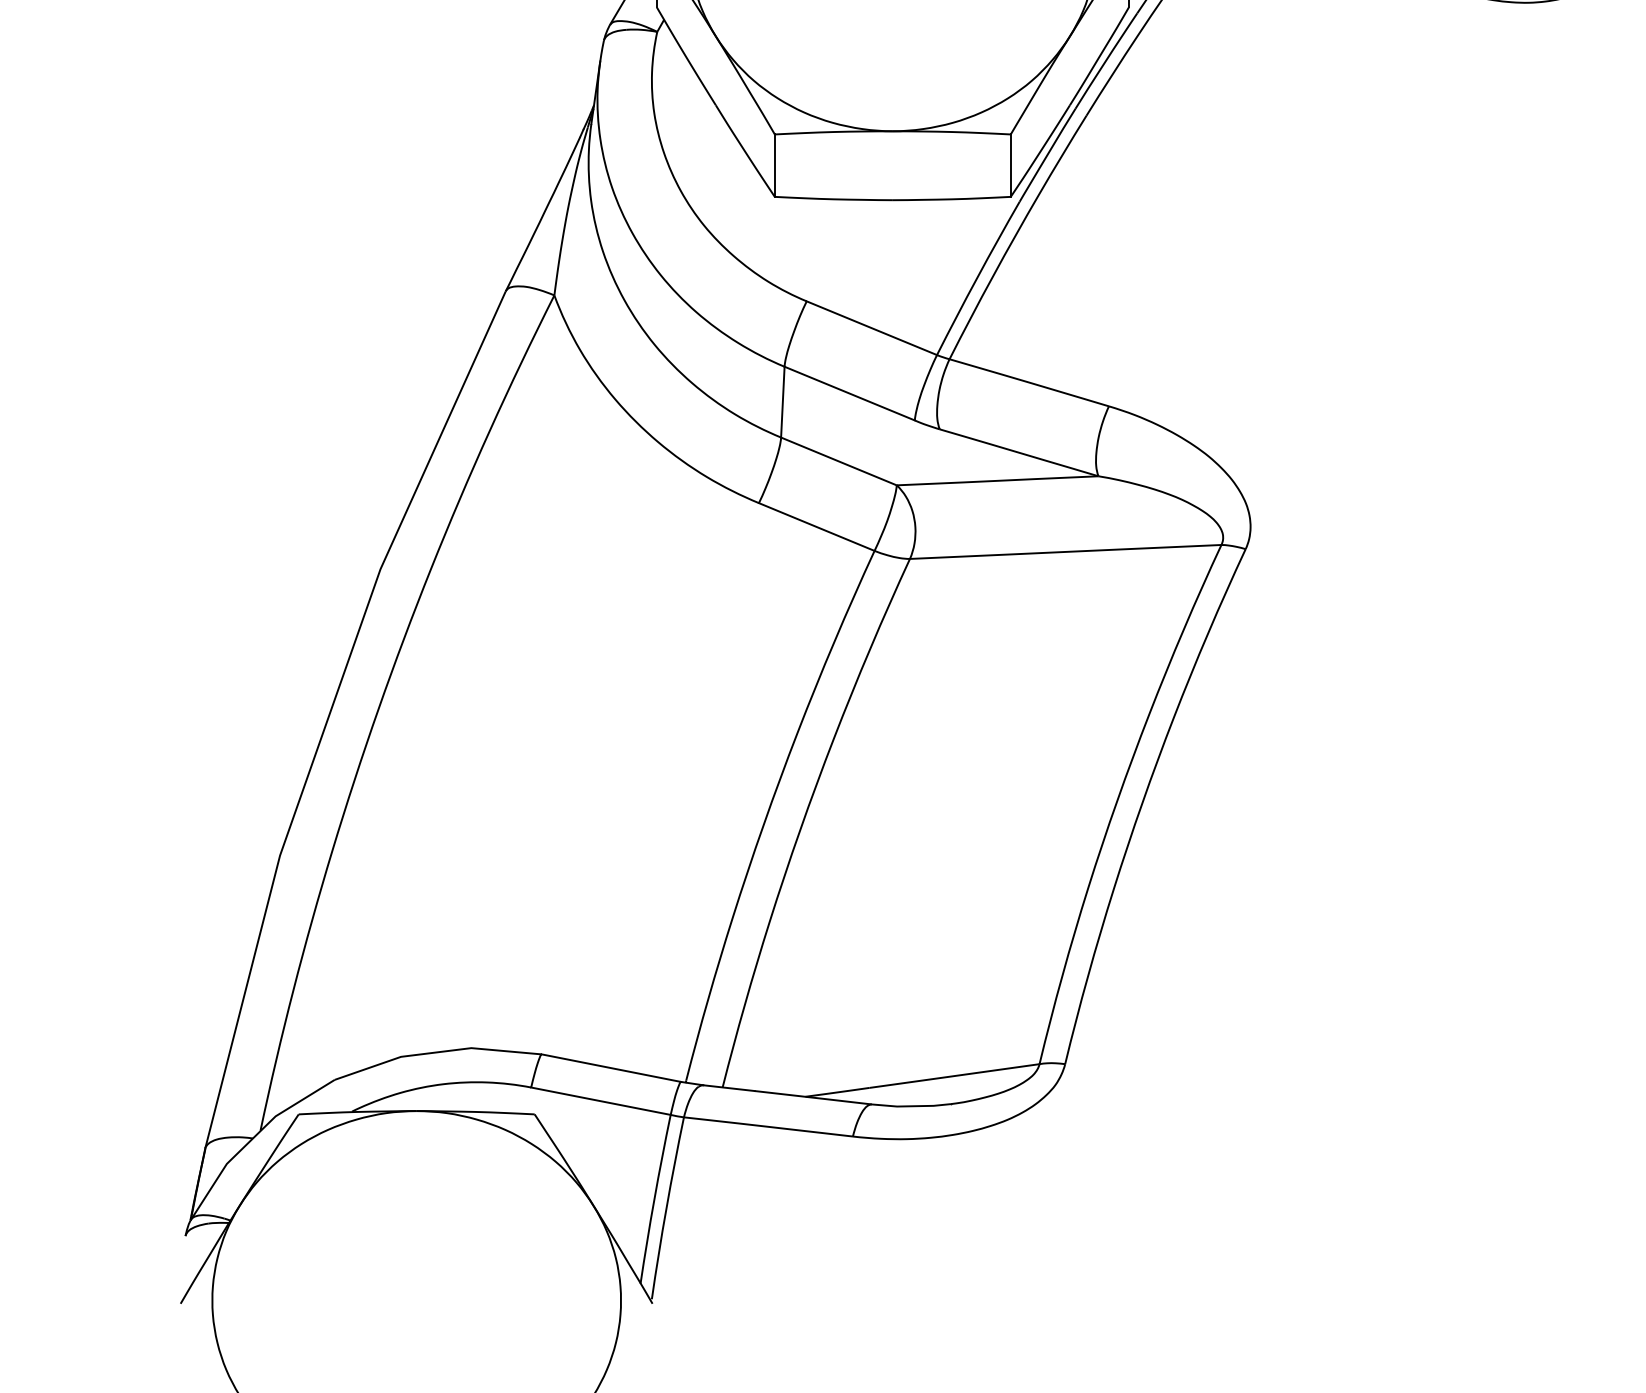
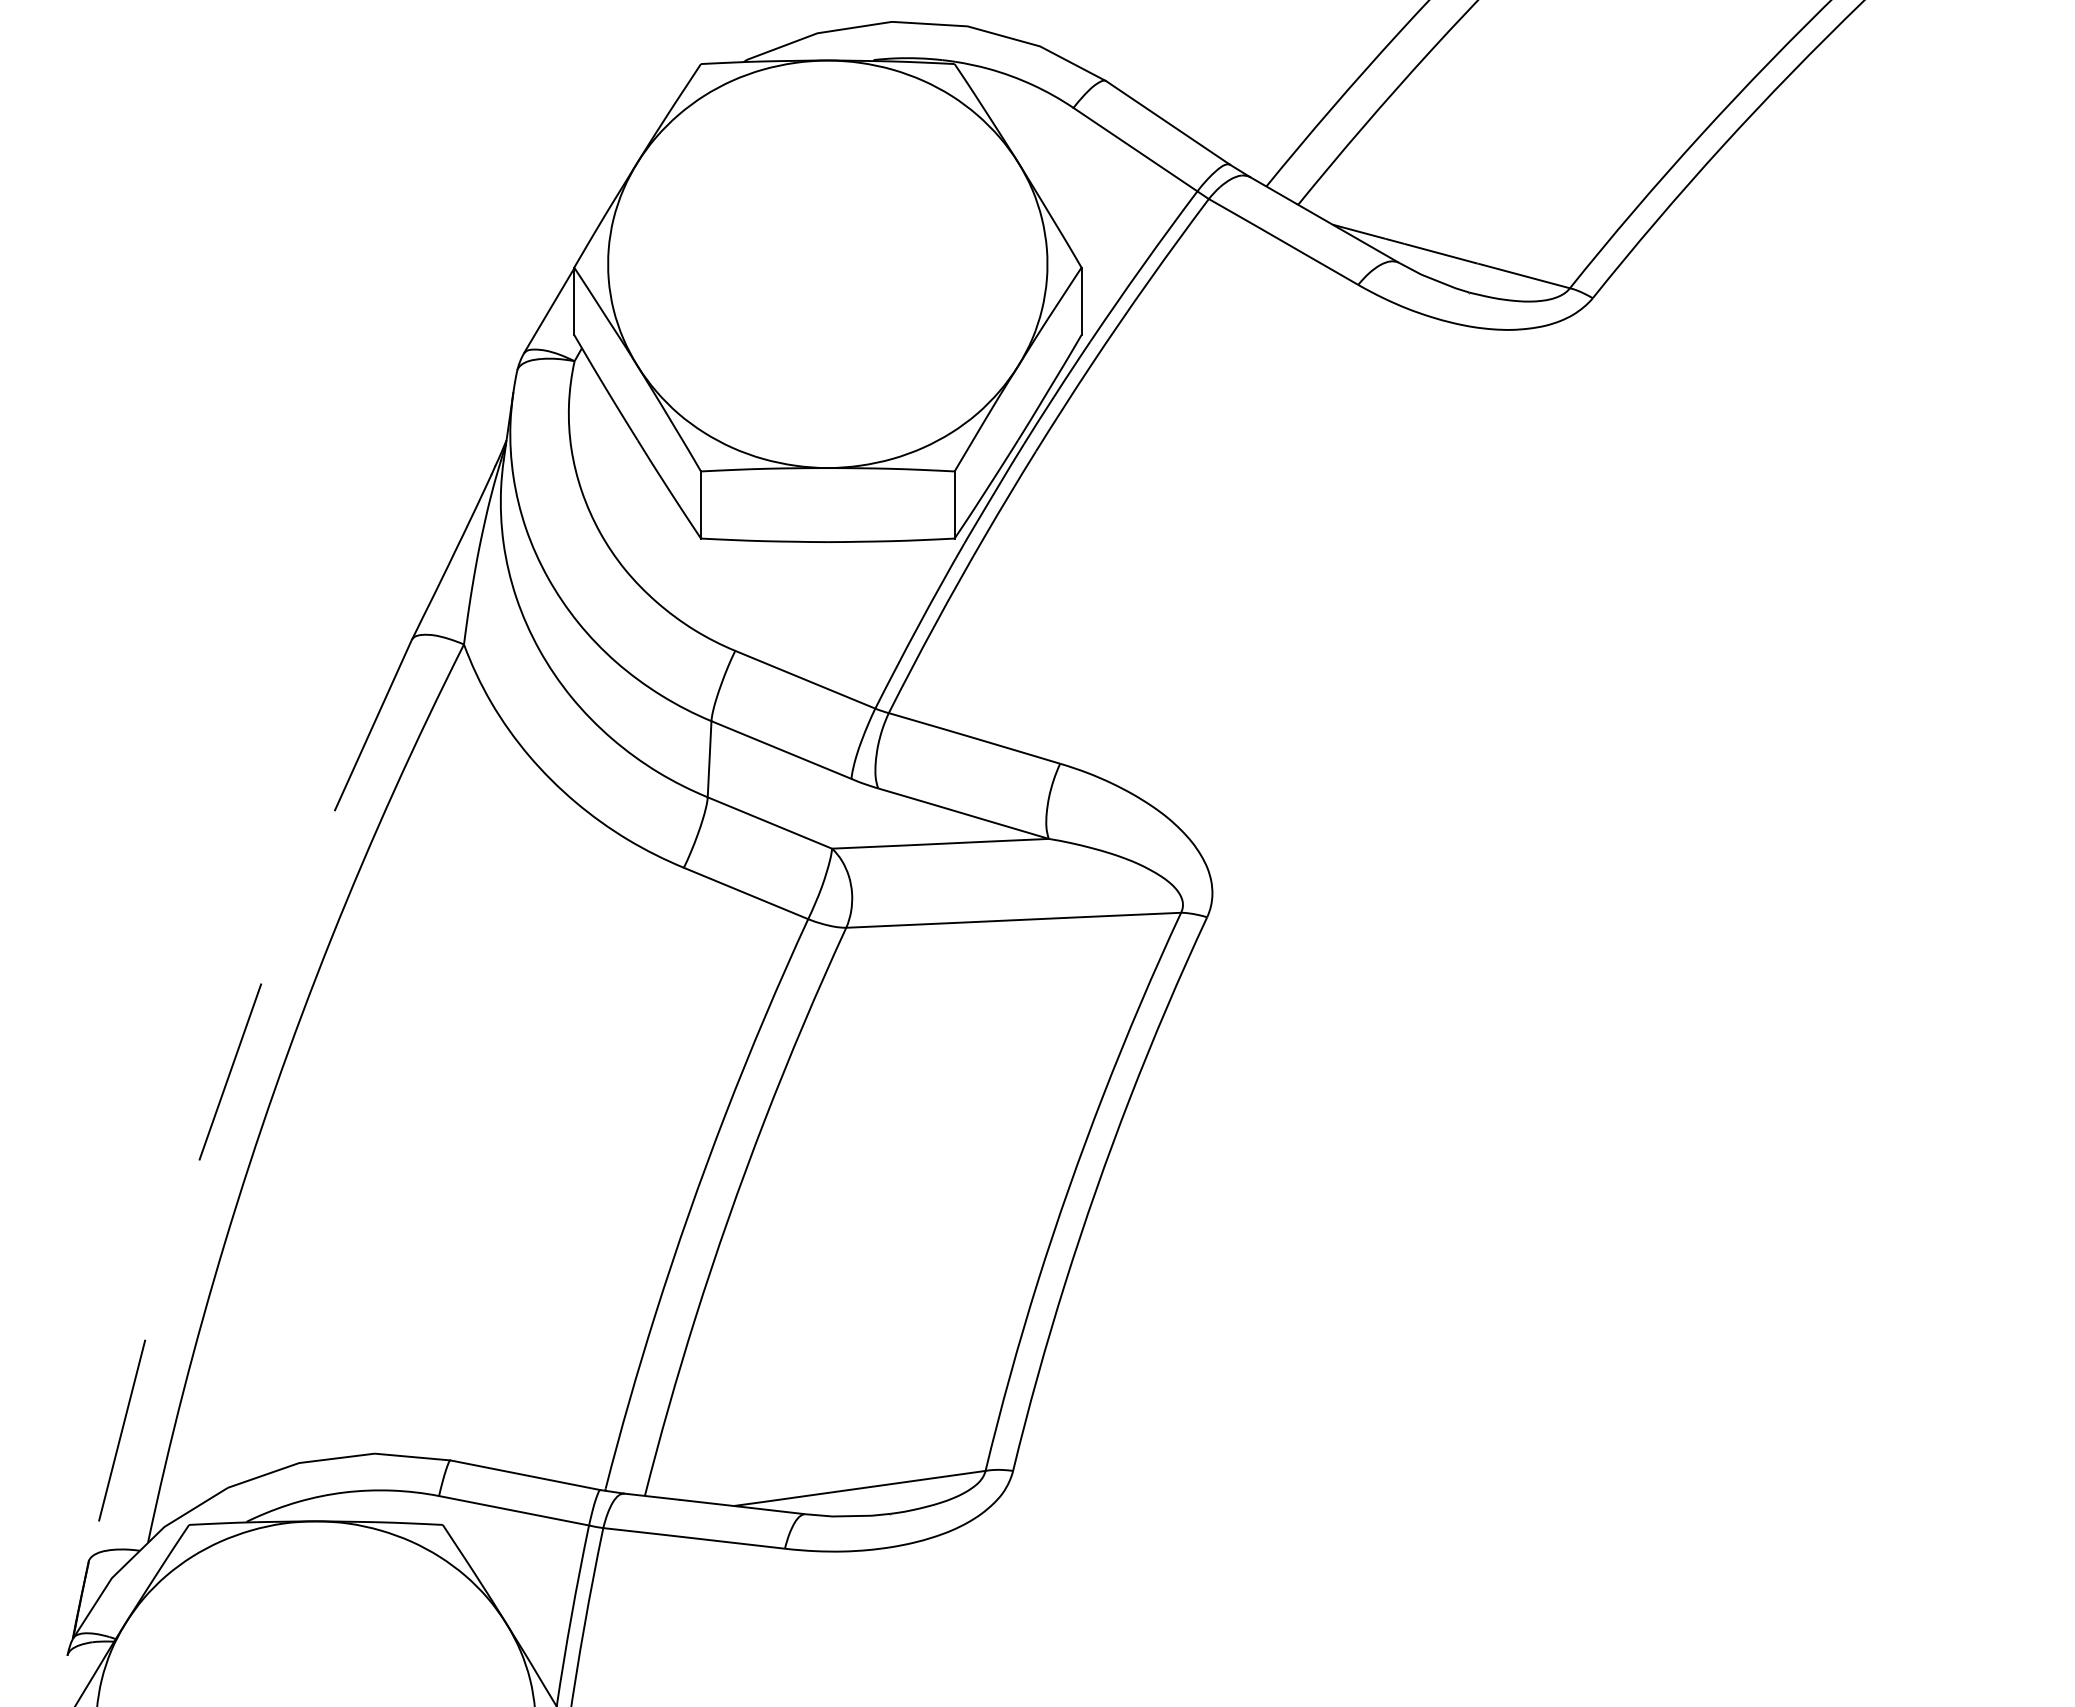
line: (330, 712) -> (223, 1092), solid -> dashed

